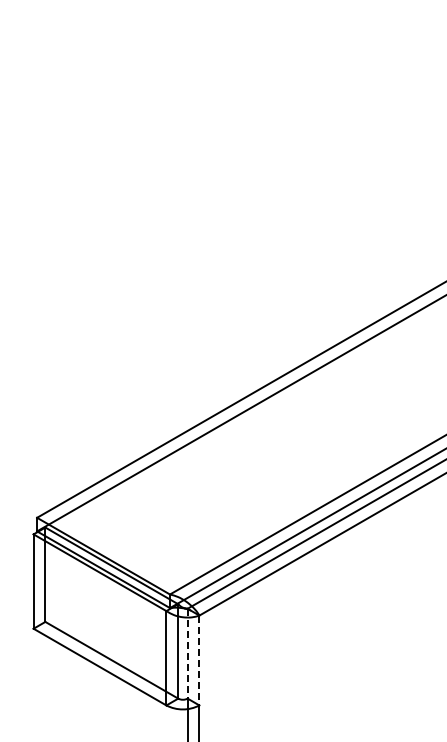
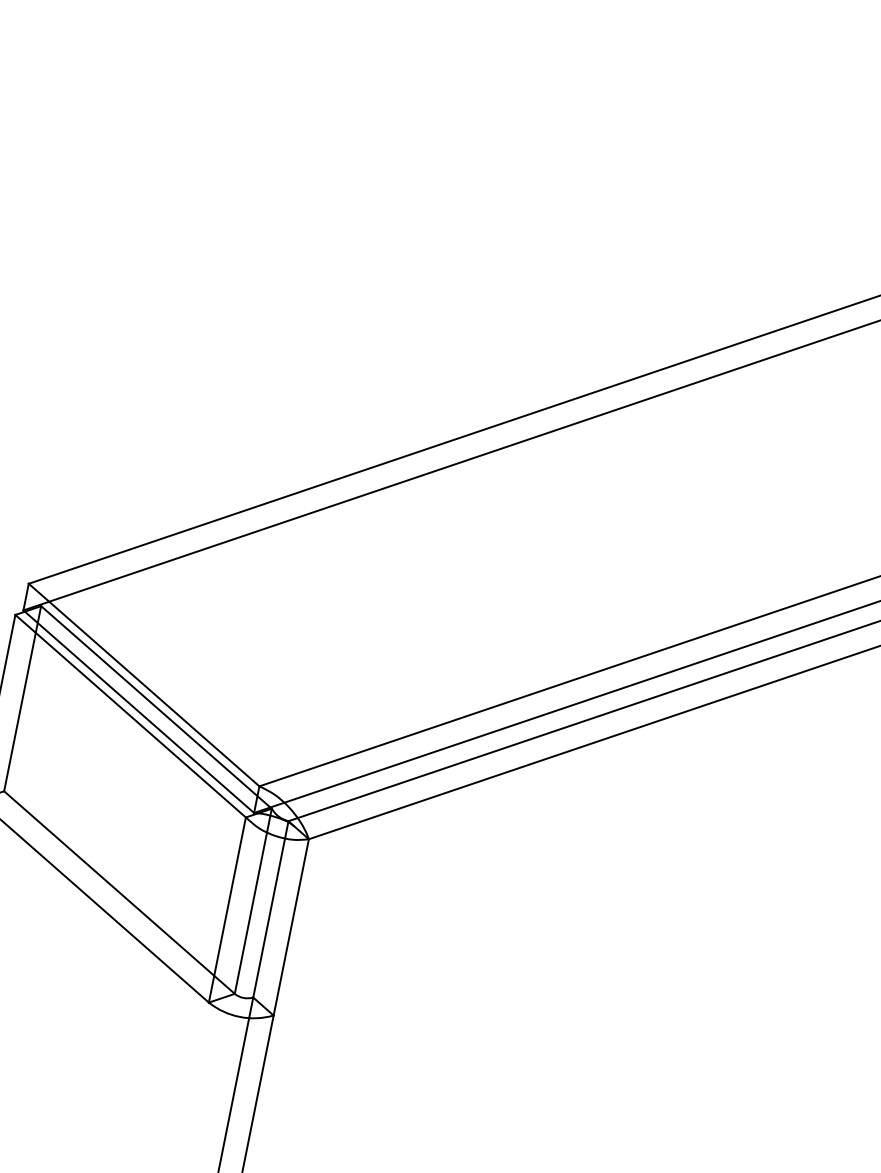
line: (187, 653) -> (270, 908), dashed -> solid
line: (199, 660) -> (291, 927), dashed -> solid

